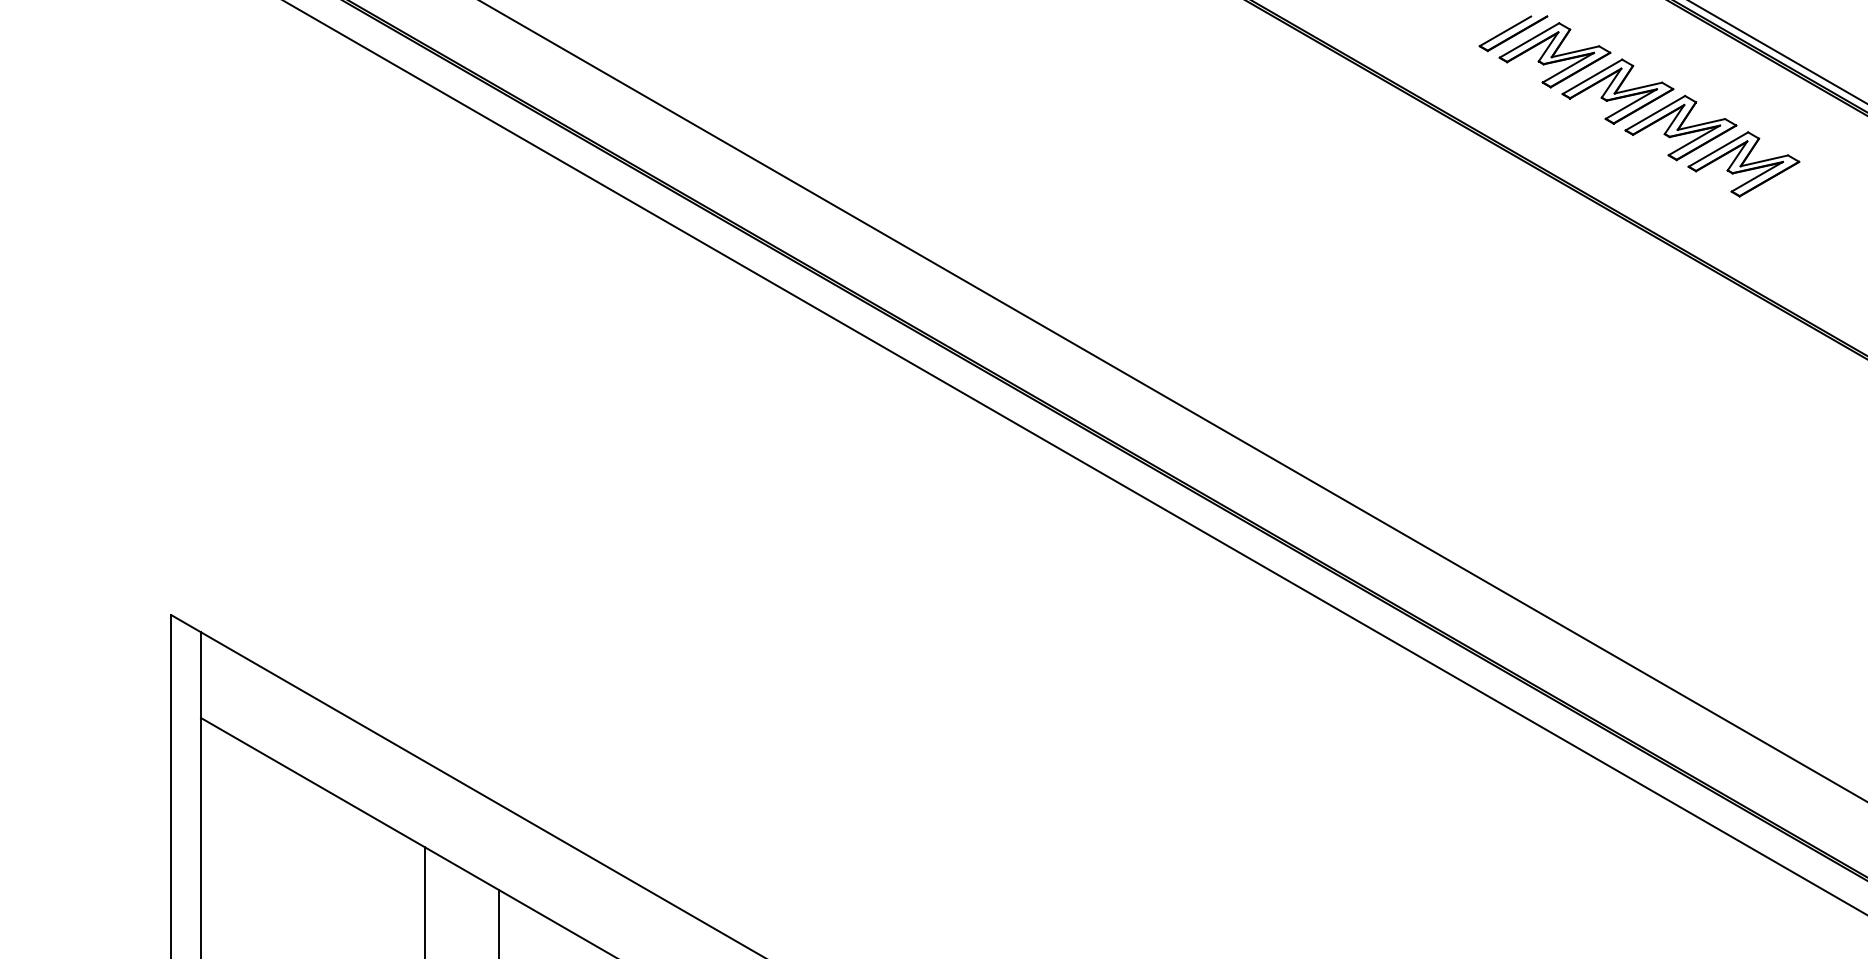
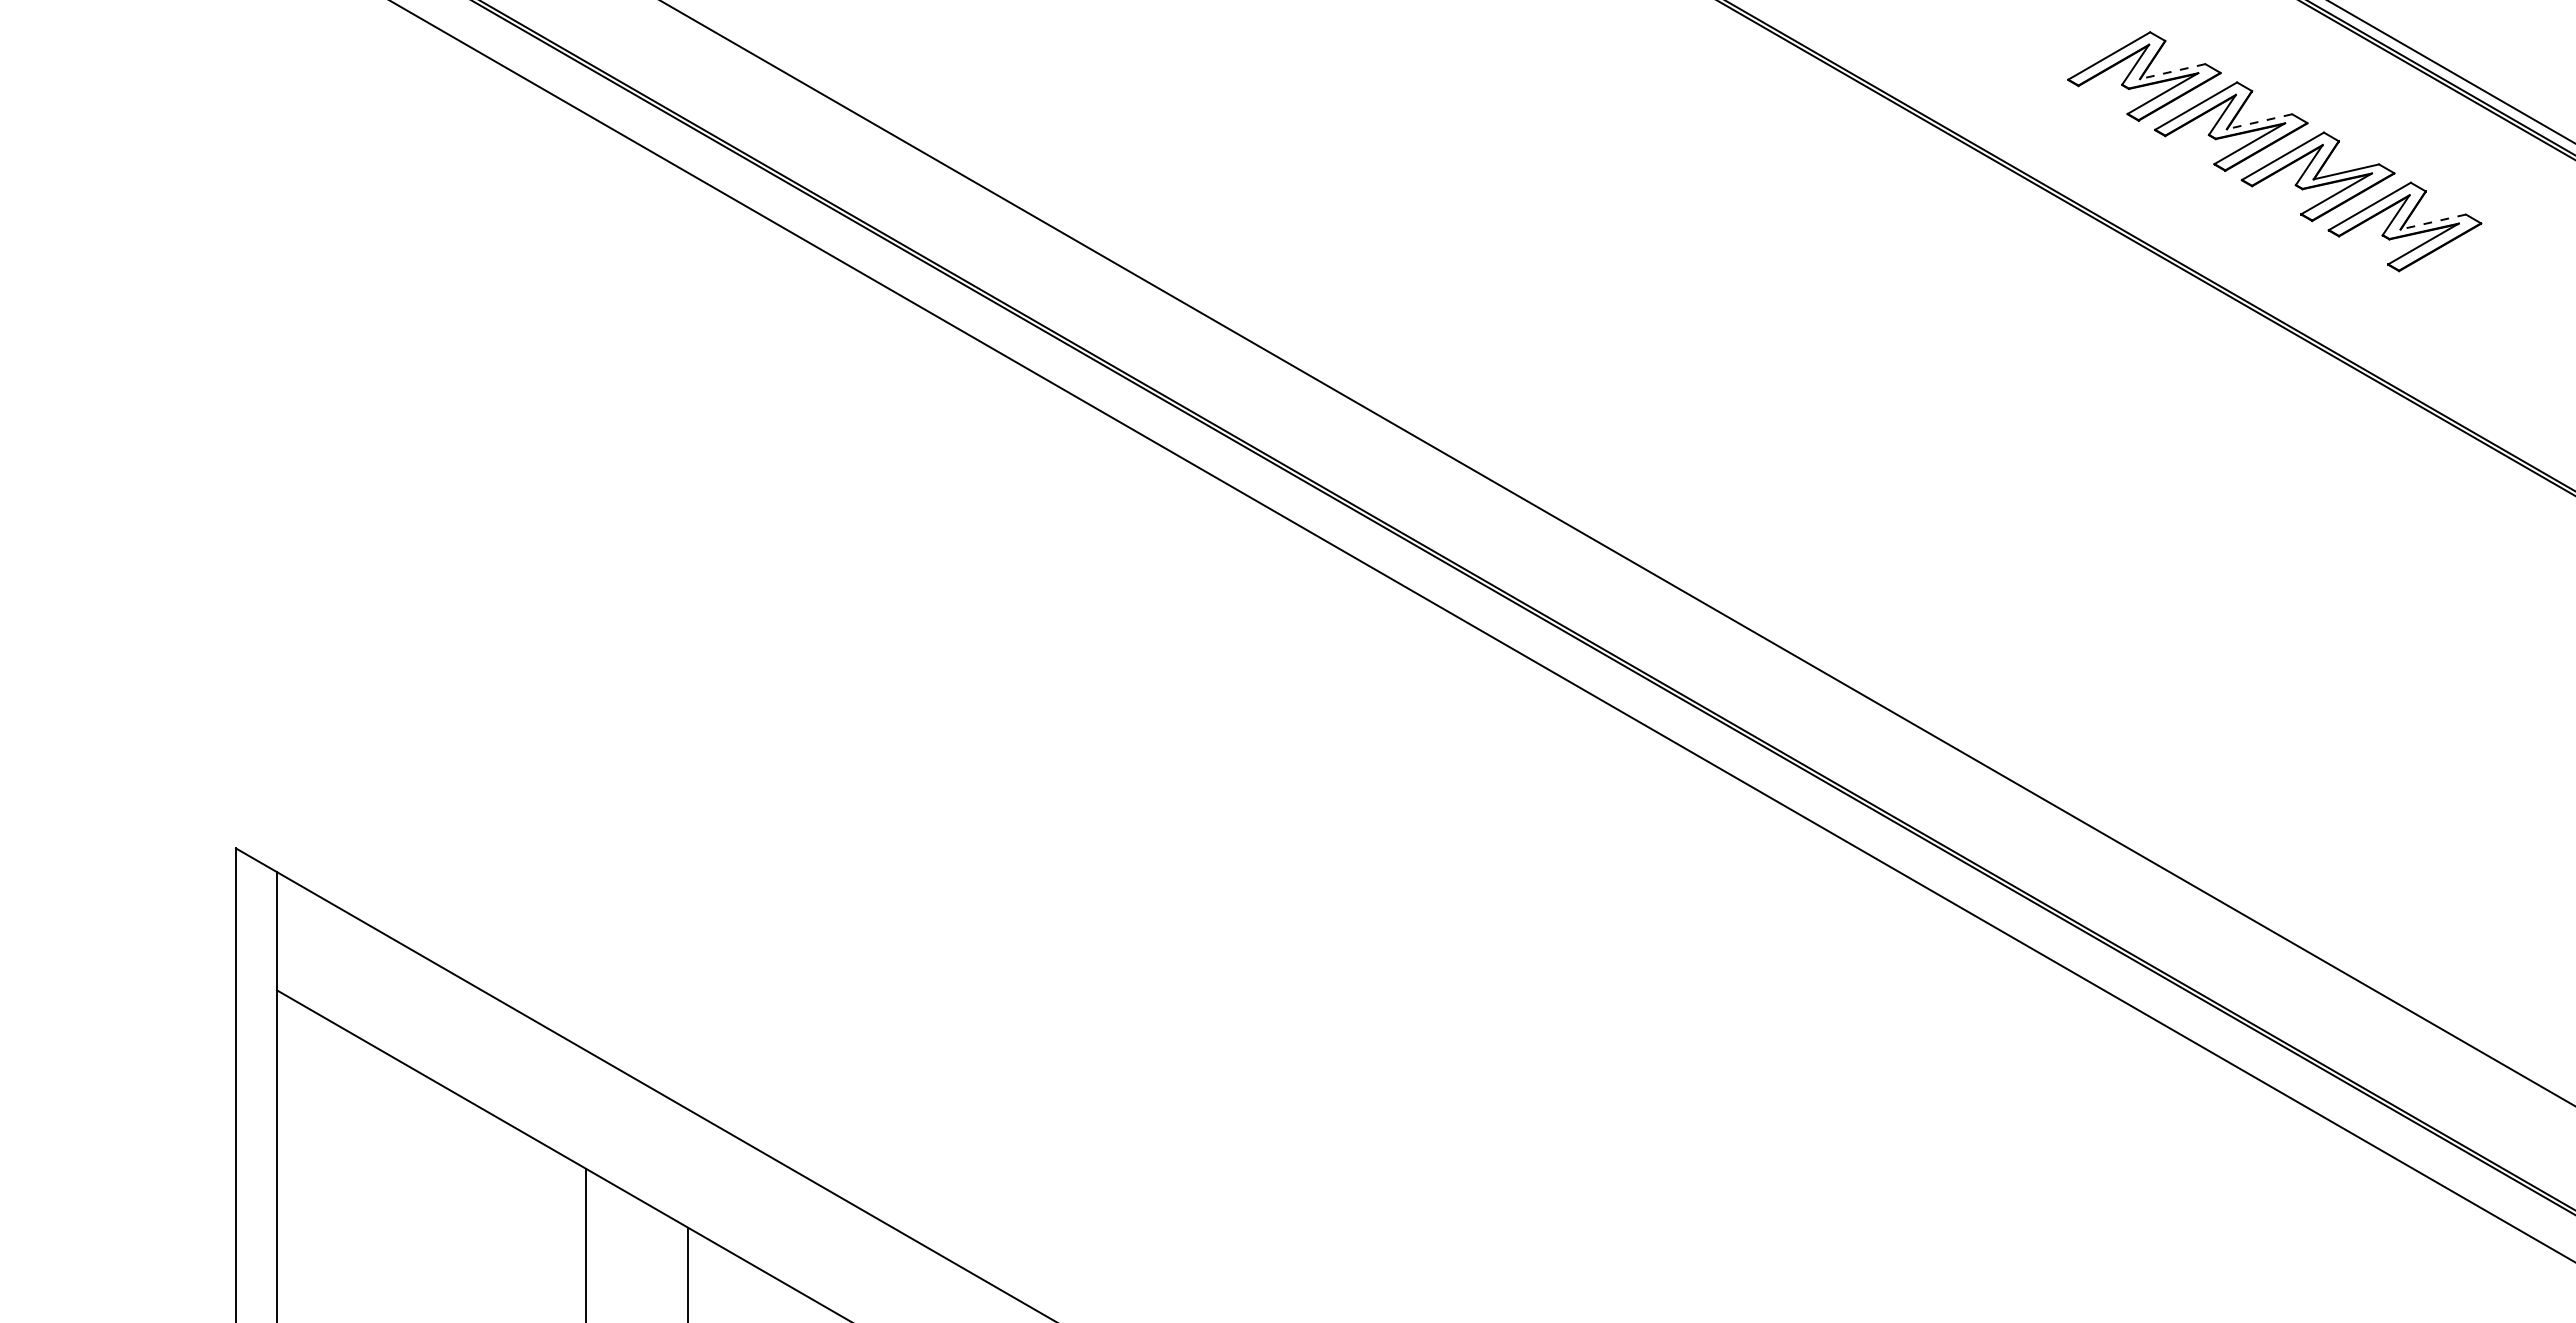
part: (1512, 33) -> (2086, 46), removed
line: (1575, 51) -> (2172, 71), solid -> dashed
line: (1638, 87) -> (2259, 121), solid -> dashed
line: (1764, 161) -> (2433, 222), solid -> dashed

